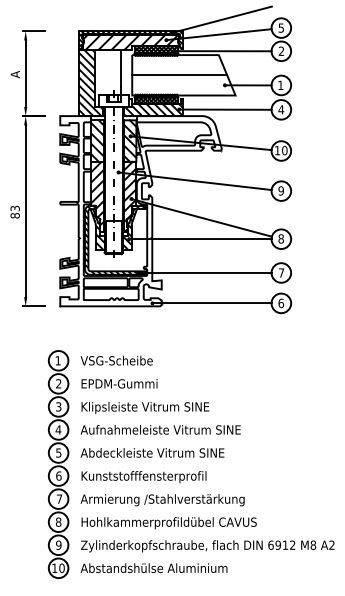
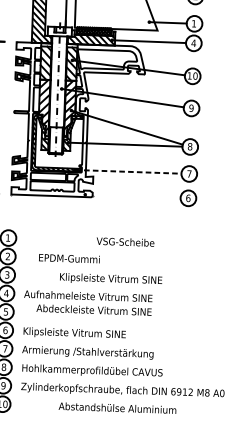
line: (179, 75) -> (113, 13), removed
line: (205, 272) -> (128, 171), solid -> dashed
line: (211, 303) -> (132, 196), removed
text: (116, 360) -> (125, 241), moved
text: (119, 383) -> (69, 258), moved
text: (145, 407) -> (111, 279), moved
text: (152, 452) -> (94, 309), moved
text: (148, 477) -> (77, 334), Kunststofffensterprofil -> Klipsleiste Vitrum SINE
text: (331, 544) -> (221, 392), A2 -> A0
text: (153, 567) -> (117, 407), moved

